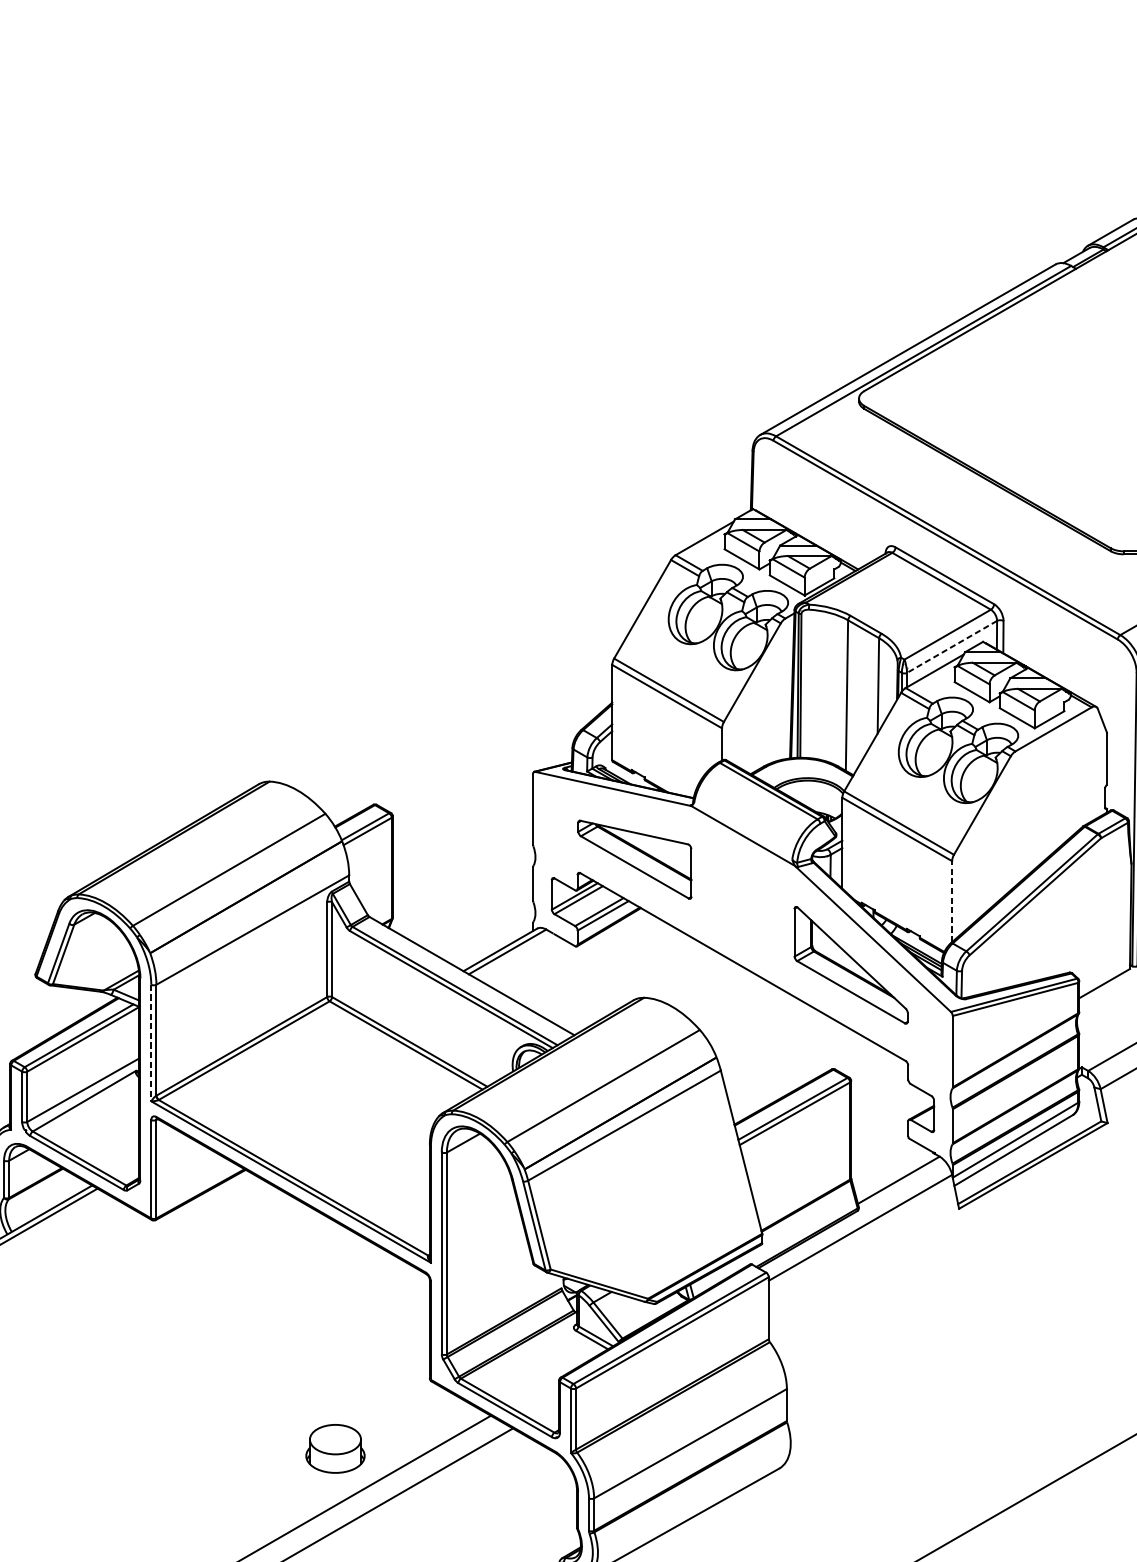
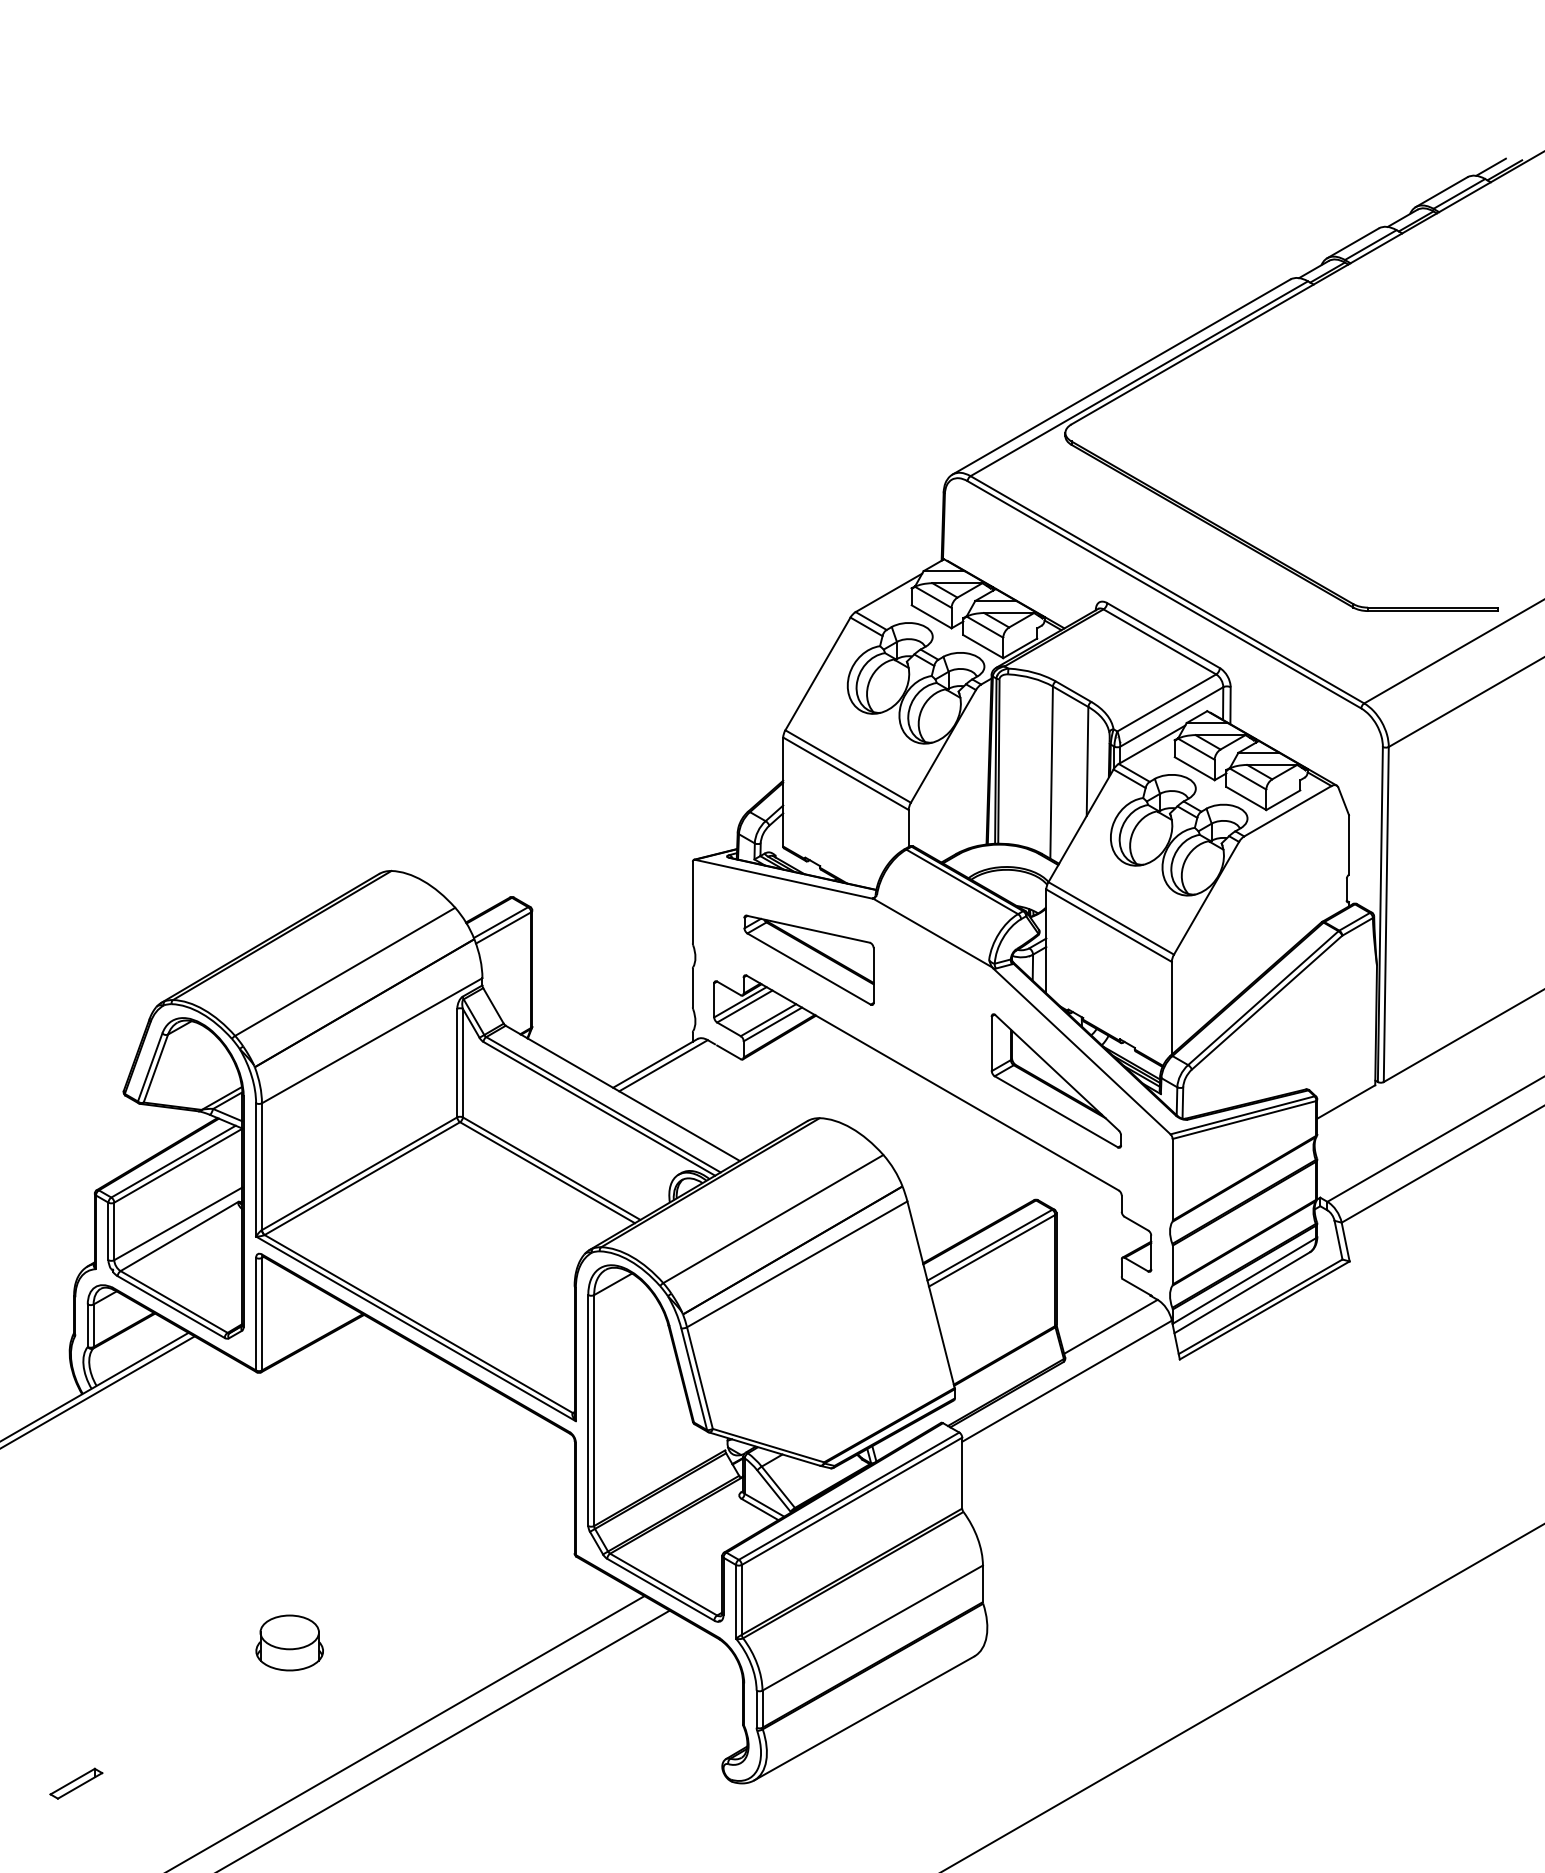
line: (951, 647) -> (1171, 717), dashed -> solid
line: (951, 901) -> (1171, 1007), dashed -> solid
line: (151, 1042) -> (256, 1169), dashed -> solid
part: (335, 1448) -> (289, 1642), moved

